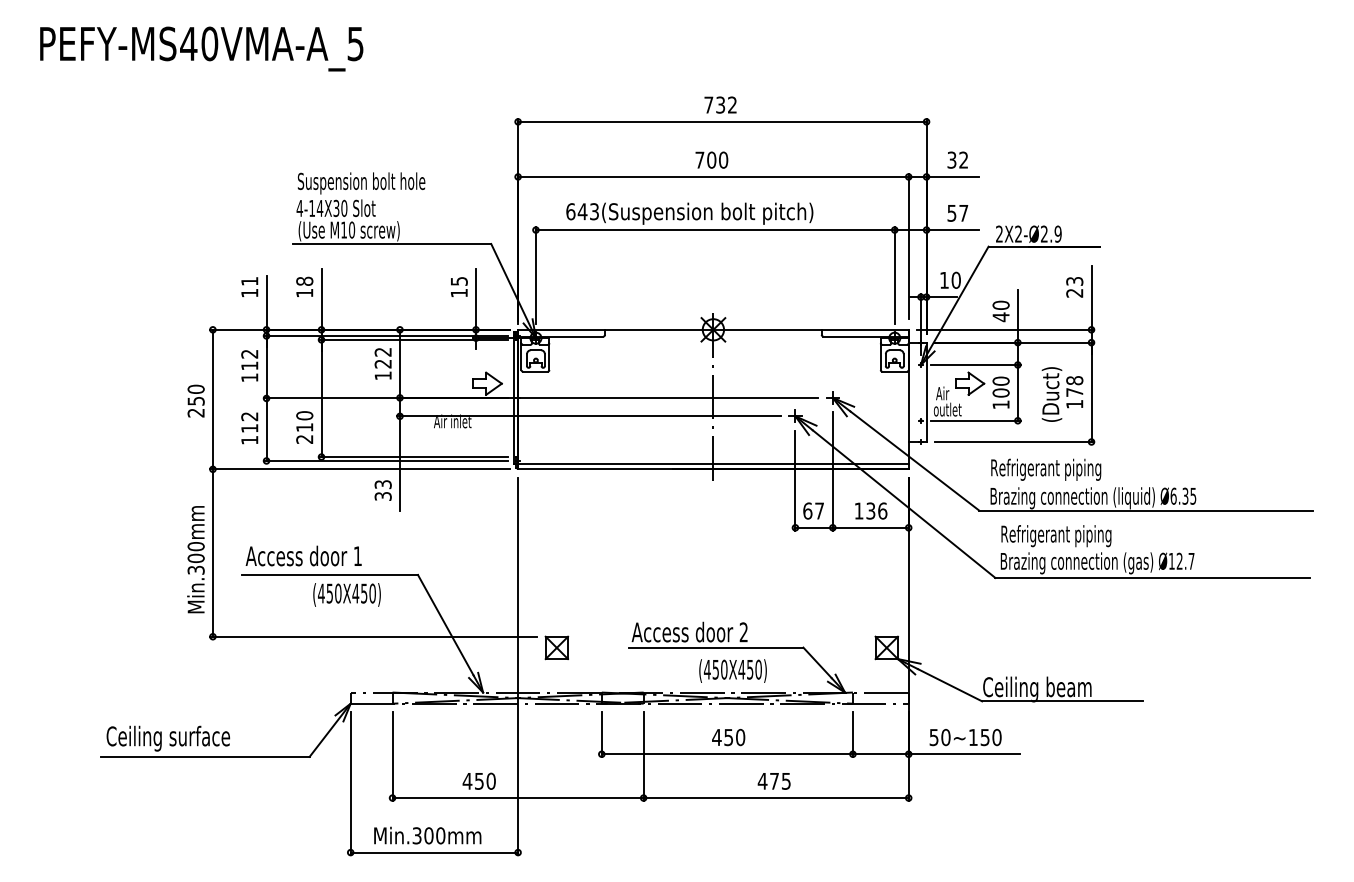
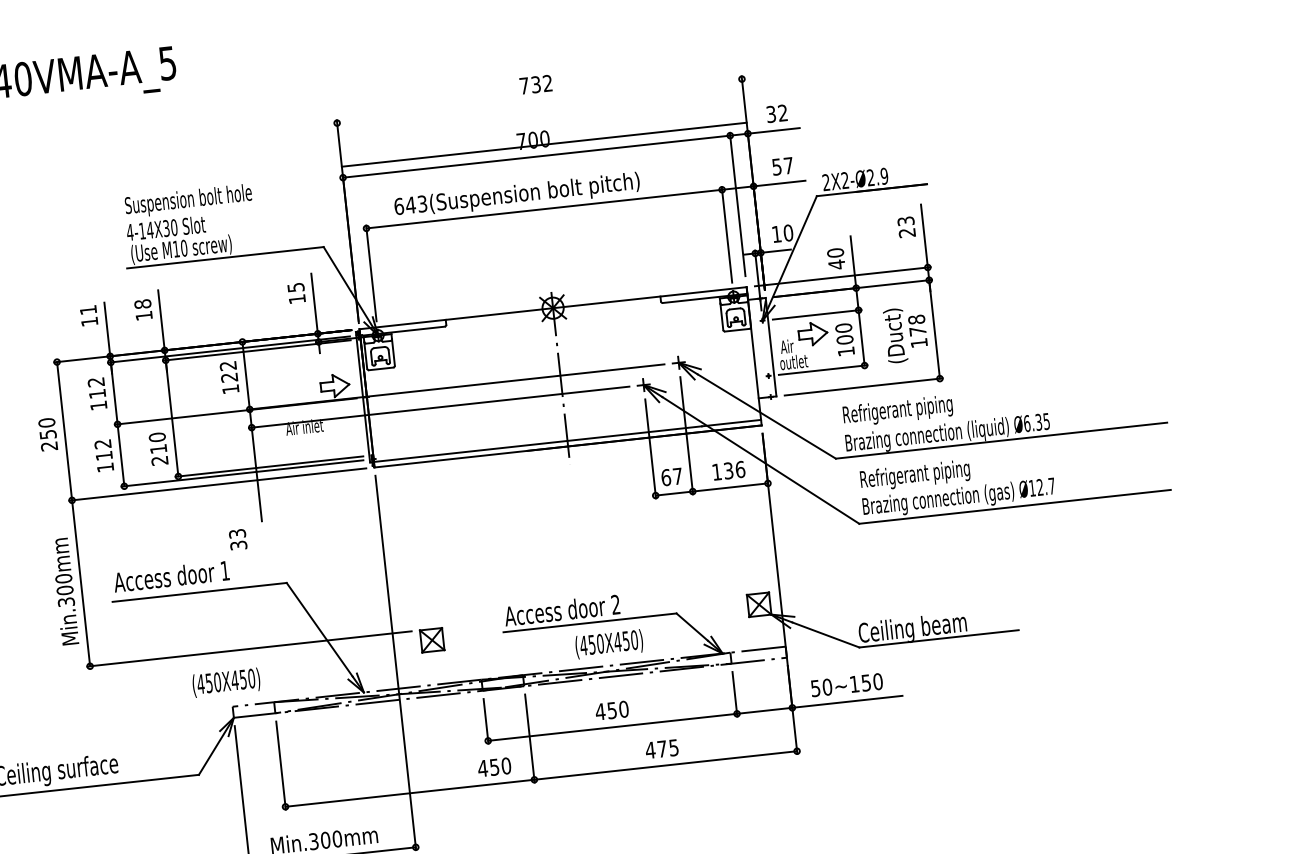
line: (722, 121) -> (544, 144), moved
text: (382, 490) -> (237, 539), moved
text: (346, 594) -> (225, 682), moved
text: (478, 780) -> (493, 766), moved

